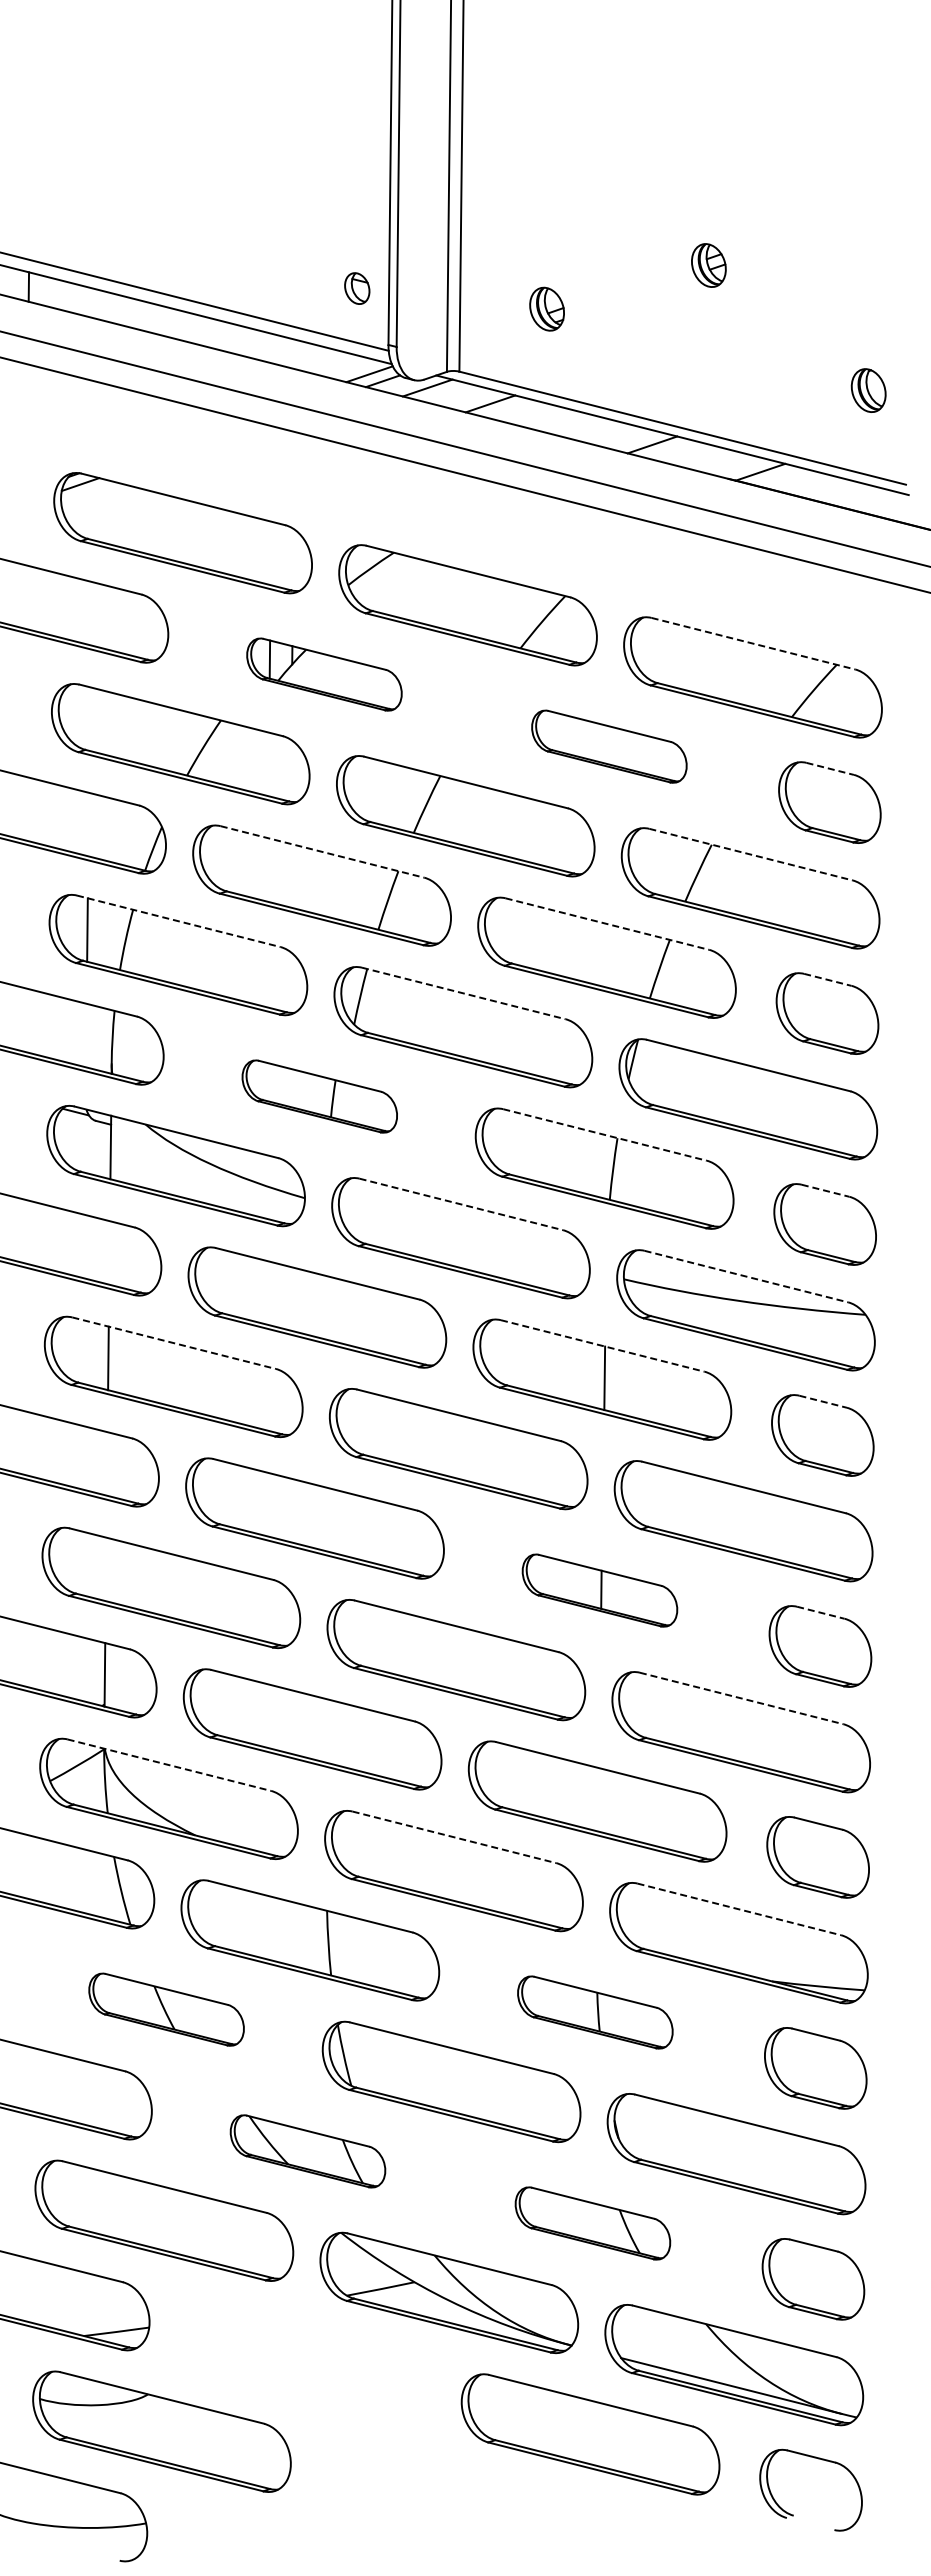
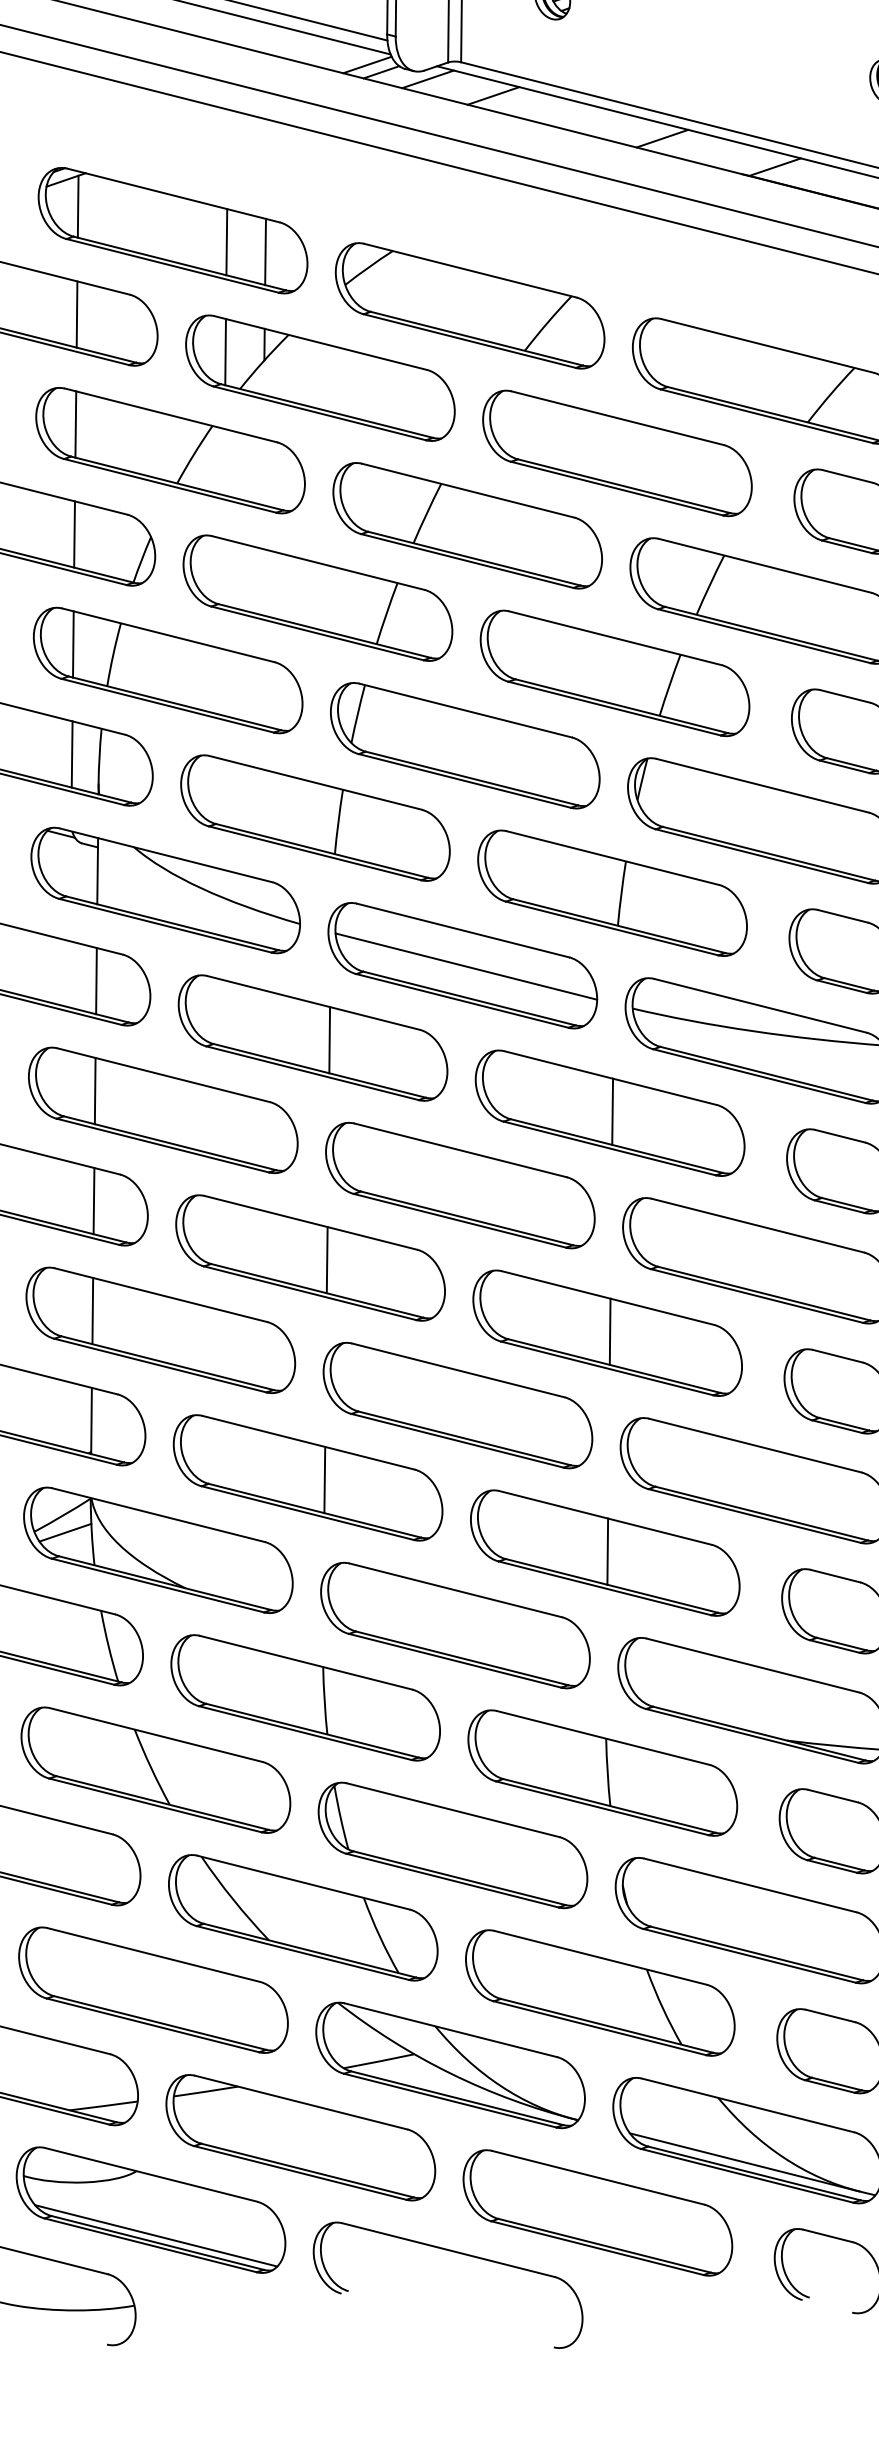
line: (91, 509) -> (77, 205), added
line: (234, 543) -> (226, 241), added
line: (271, 553) -> (265, 251), added
line: (90, 613) -> (76, 314), added
line: (753, 643) -> (767, 345), dashed -> solid
part: (324, 674) -> (320, 378), size x1.67
line: (89, 718) -> (75, 423), added
part: (609, 746) -> (617, 453), size x1.67
line: (830, 769) -> (848, 477), dashed -> solid
line: (88, 824) -> (74, 534), added
line: (322, 851) -> (318, 562), dashed -> solid
line: (751, 854) -> (765, 565), dashed -> solid
line: (179, 921) -> (169, 635), dashed -> solid
line: (607, 924) -> (615, 638), dashed -> solid
line: (828, 980) -> (845, 697), dashed -> solid
line: (463, 993) -> (465, 710), dashed -> solid
line: (85, 1035) -> (71, 754), added
part: (319, 1096) -> (315, 818), size x1.67
line: (605, 1134) -> (613, 857), dashed -> solid
line: (825, 1190) -> (842, 916), dashed -> solid
line: (461, 1204) -> (463, 930), dashed -> solid
line: (464, 1238) -> (466, 966), added
line: (109, 1252) -> (96, 980), added
line: (746, 1276) -> (760, 1005), dashed -> solid
line: (333, 1309) -> (329, 1040), added
line: (174, 1343) -> (164, 1075), dashed -> solid
line: (602, 1345) -> (610, 1077), dashed -> solid
line: (823, 1401) -> (840, 1135), dashed -> solid
line: (106, 1463) -> (93, 1200), added
line: (330, 1520) -> (326, 1260), added
line: (105, 1569) -> (92, 1311), added
part: (599, 1590) -> (607, 1333), size x1.67
line: (821, 1612) -> (838, 1355), dashed -> solid
line: (742, 1698) -> (756, 1445), dashed -> solid
line: (328, 1731) -> (324, 1480), added
line: (169, 1765) -> (158, 1515), dashed -> solid
line: (79, 1781) -> (65, 1532), added
line: (599, 1799) -> (607, 1550), added
line: (454, 1837) -> (456, 1590), dashed -> solid
line: (739, 1909) -> (753, 1665), dashed -> solid
part: (166, 2009) -> (155, 1769), size x1.67
part: (595, 2012) -> (603, 1773), size x1.67
part: (307, 2151) -> (302, 1917), size x1.67
part: (592, 2223) -> (599, 1993), size x1.67
part: (305, 2362) -> (300, 2137), added
line: (166, 2456) -> (155, 2235), added
part: (455, 2473) -> (457, 2253), added

